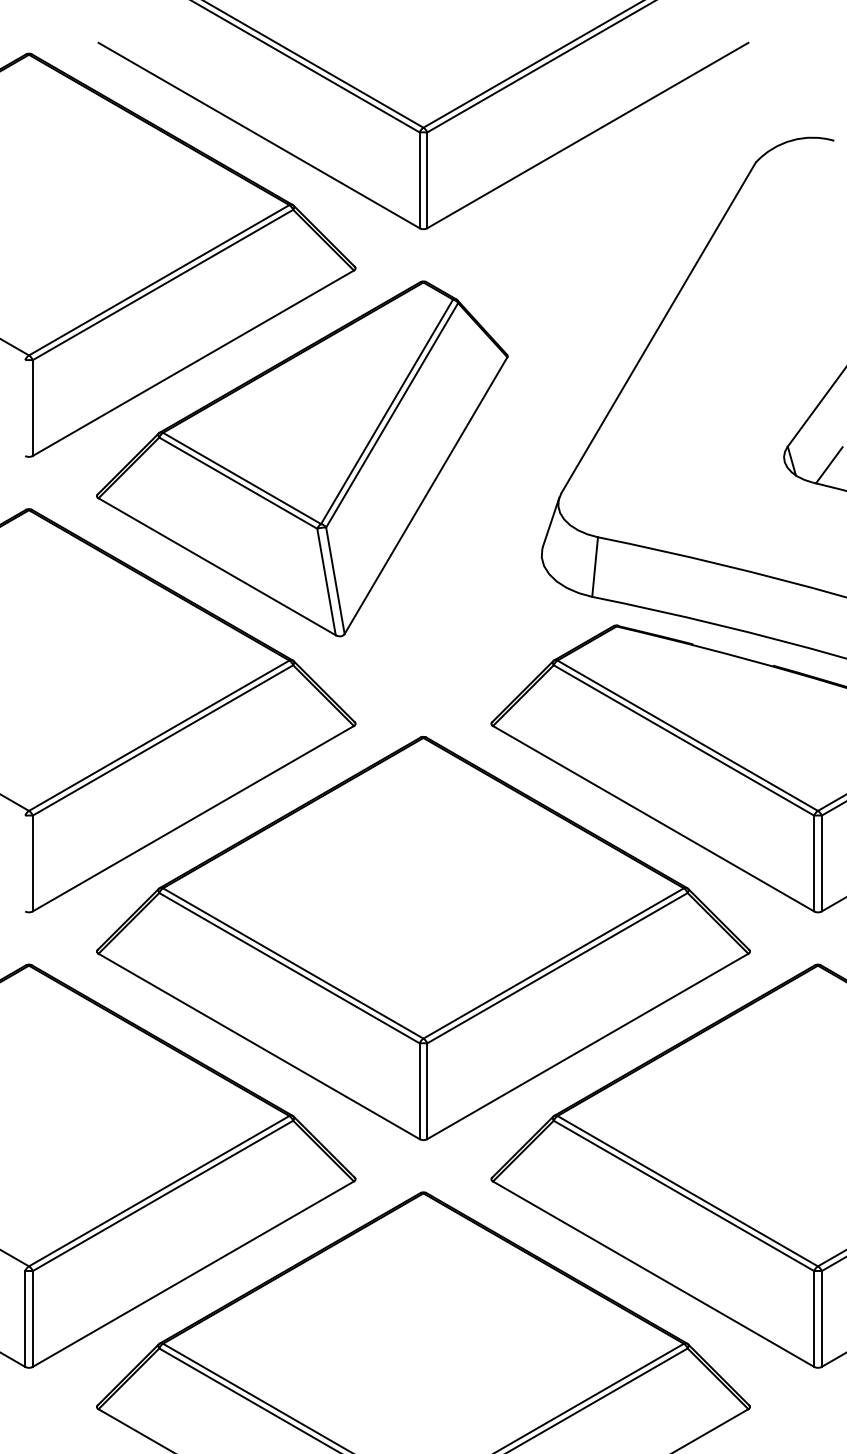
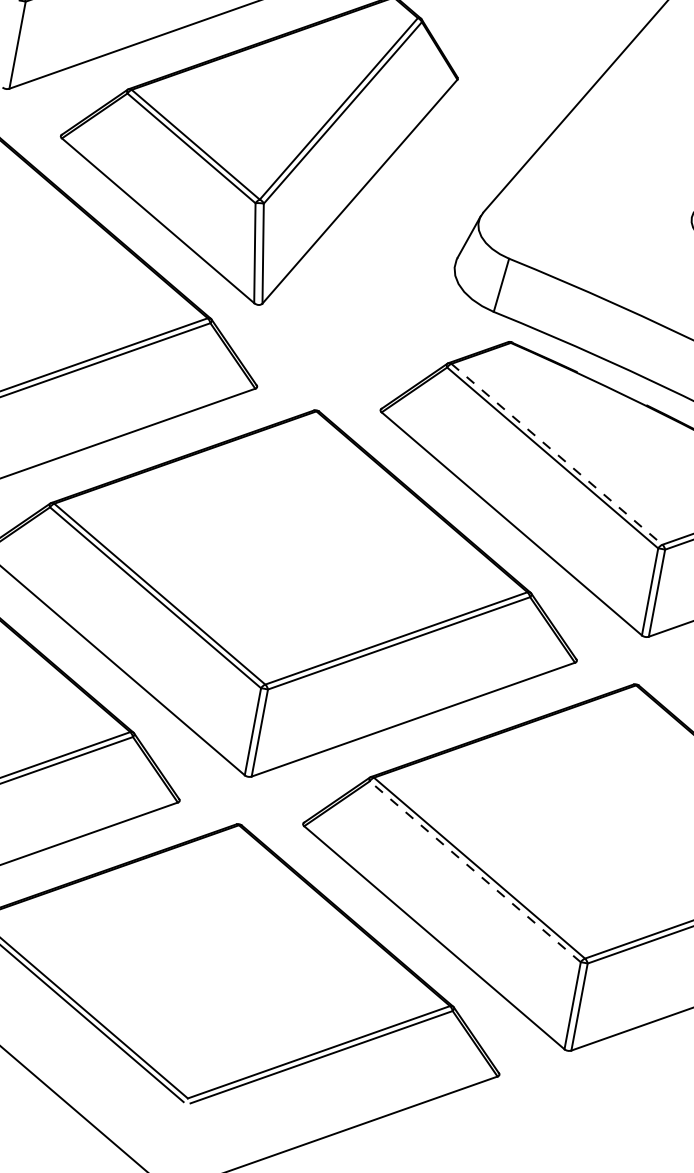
line: (688, 736) -> (557, 455), solid -> dashed
line: (683, 1195) -> (474, 871), solid -> dashed

